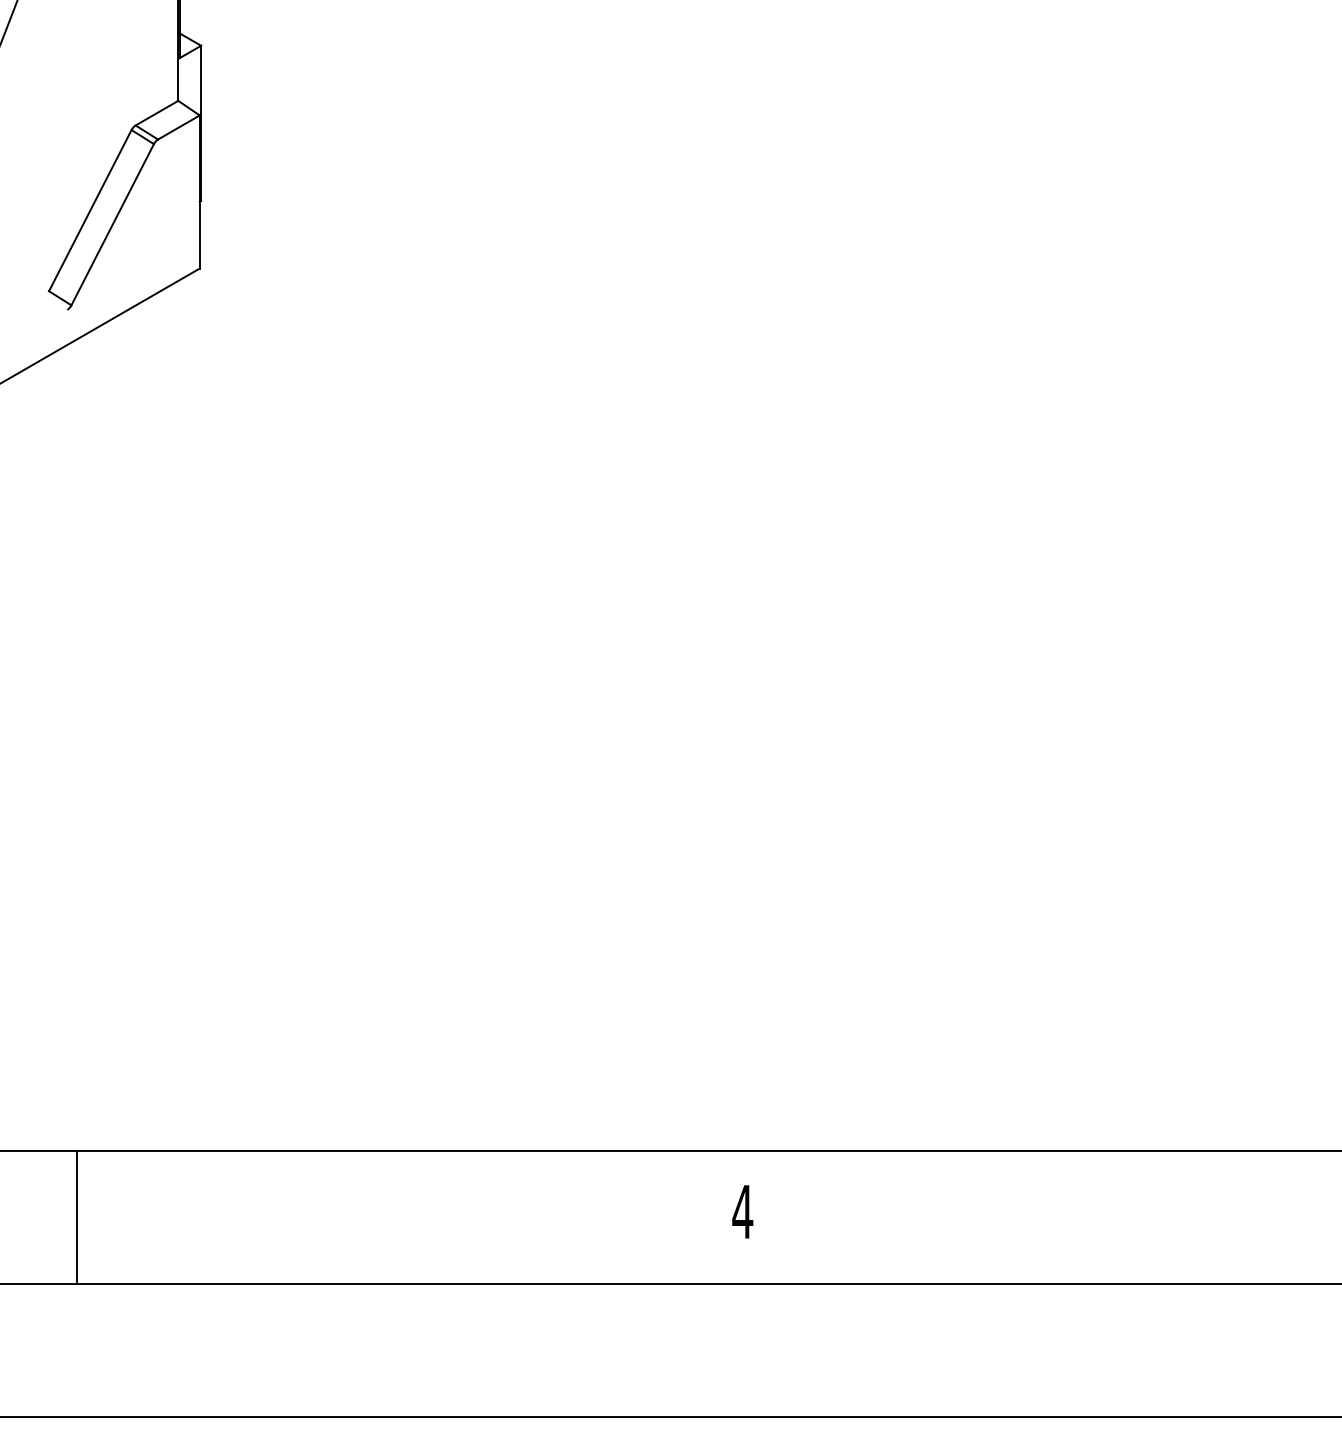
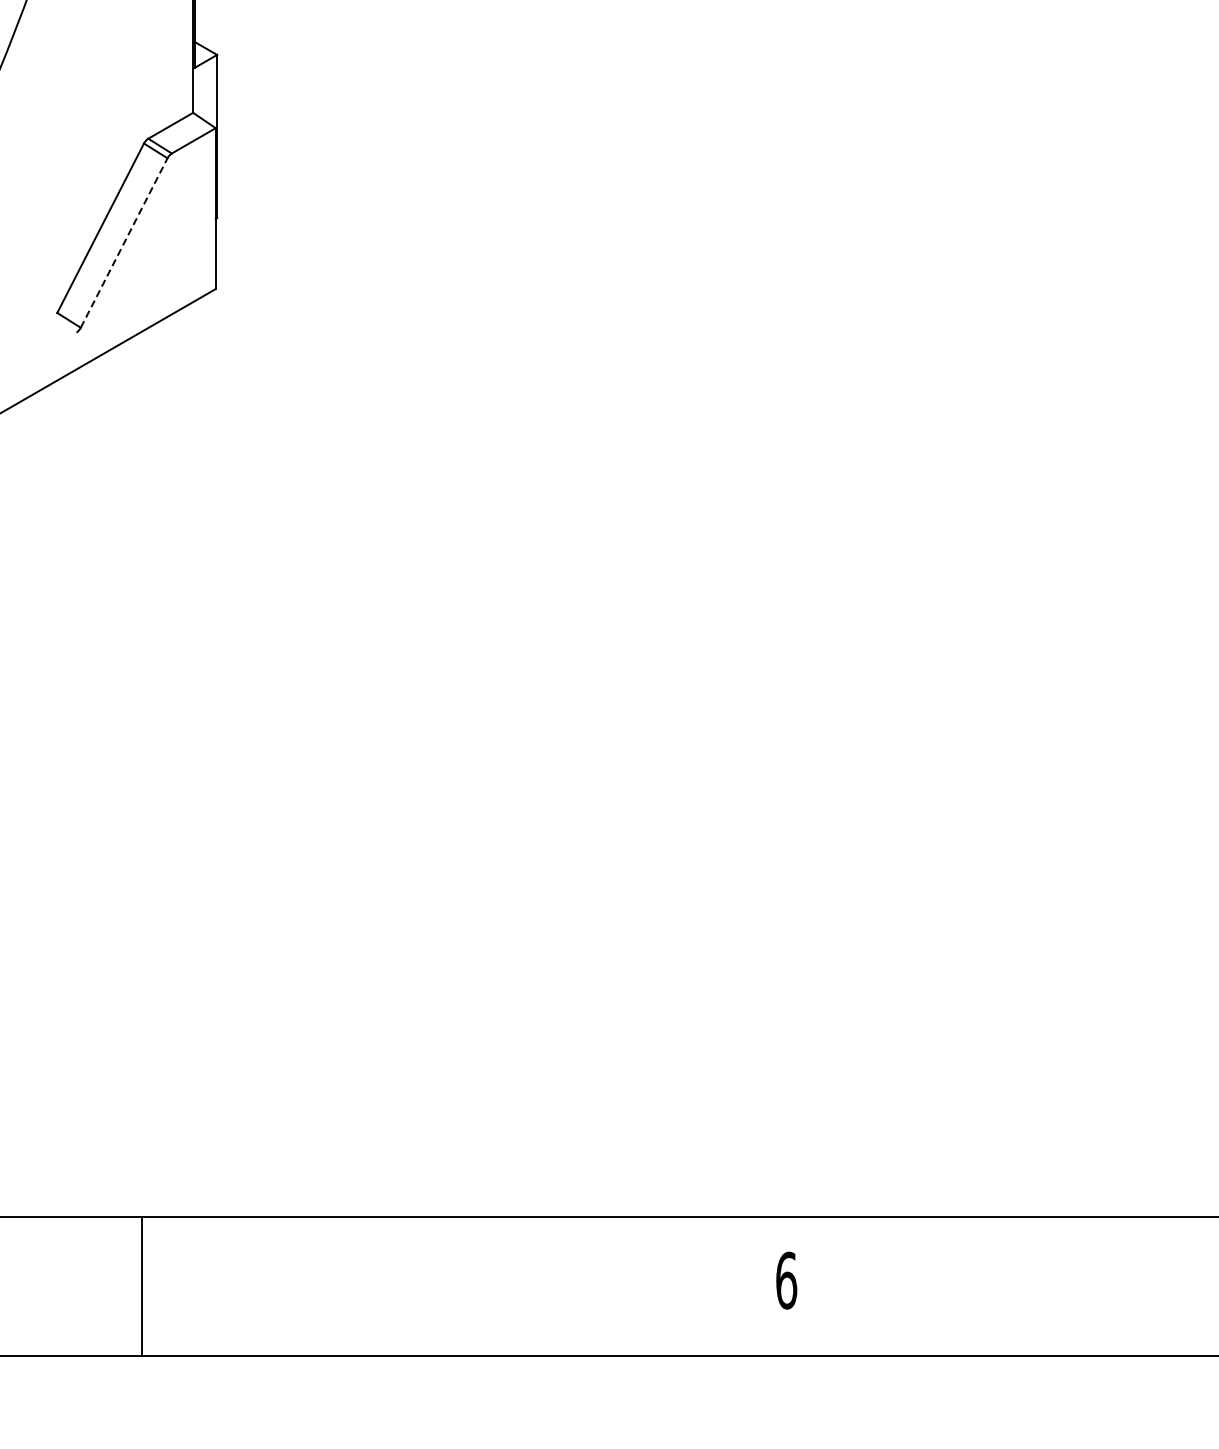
line: (112, 224) -> (123, 242), solid -> dashed
text: (742, 1211) -> (786, 1280), 4 -> 6
line: (76, 1216) -> (141, 1285), moved

